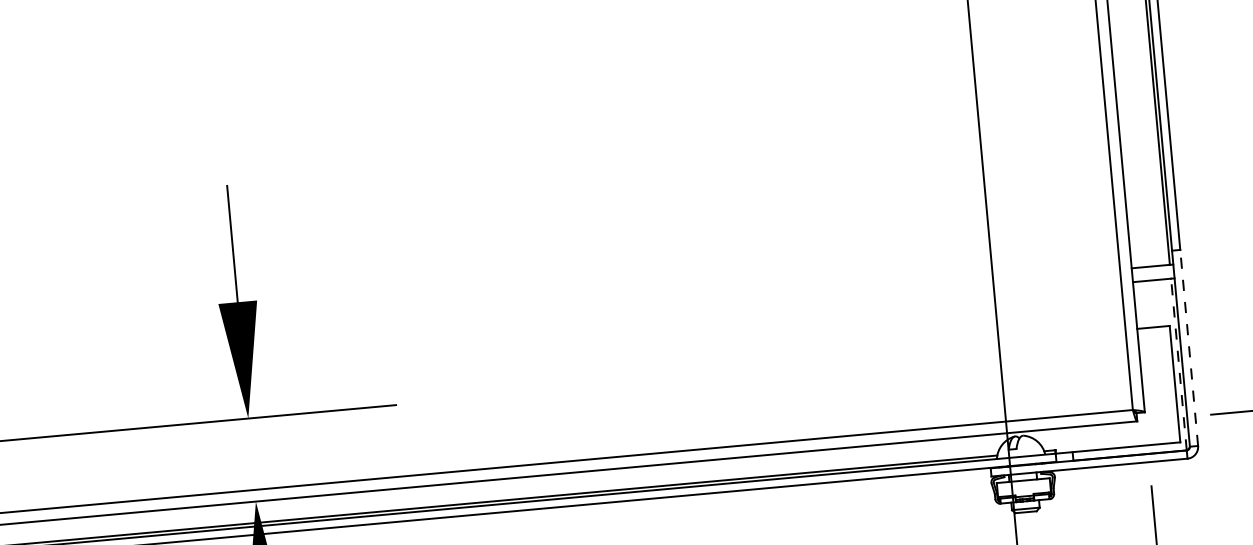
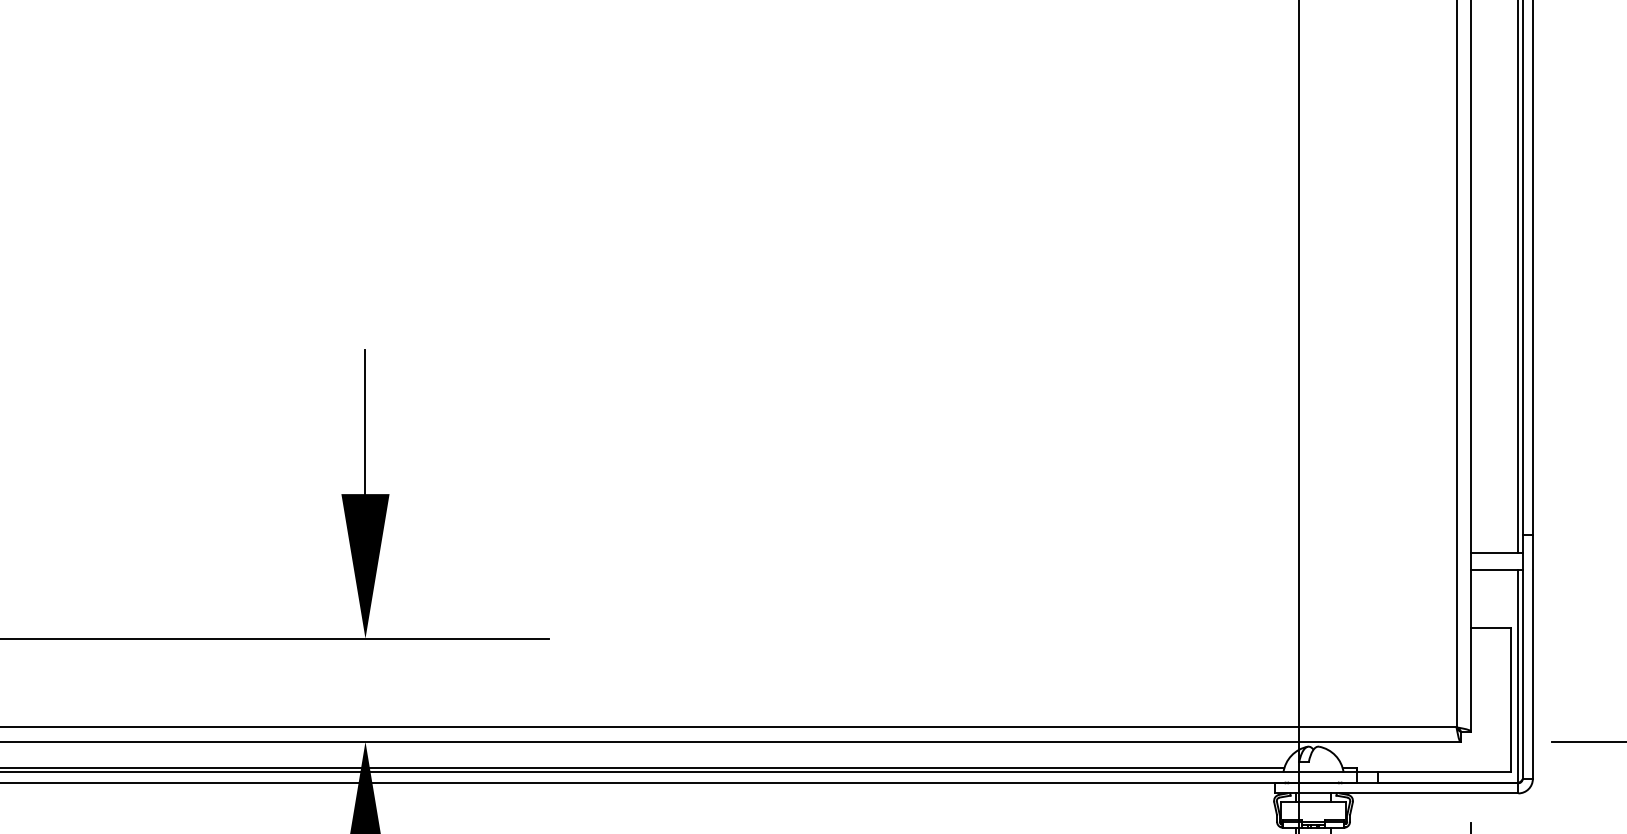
line: (1188, 348) -> (1532, 657), dashed -> solid
line: (1179, 364) -> (1518, 676), dashed -> solid

